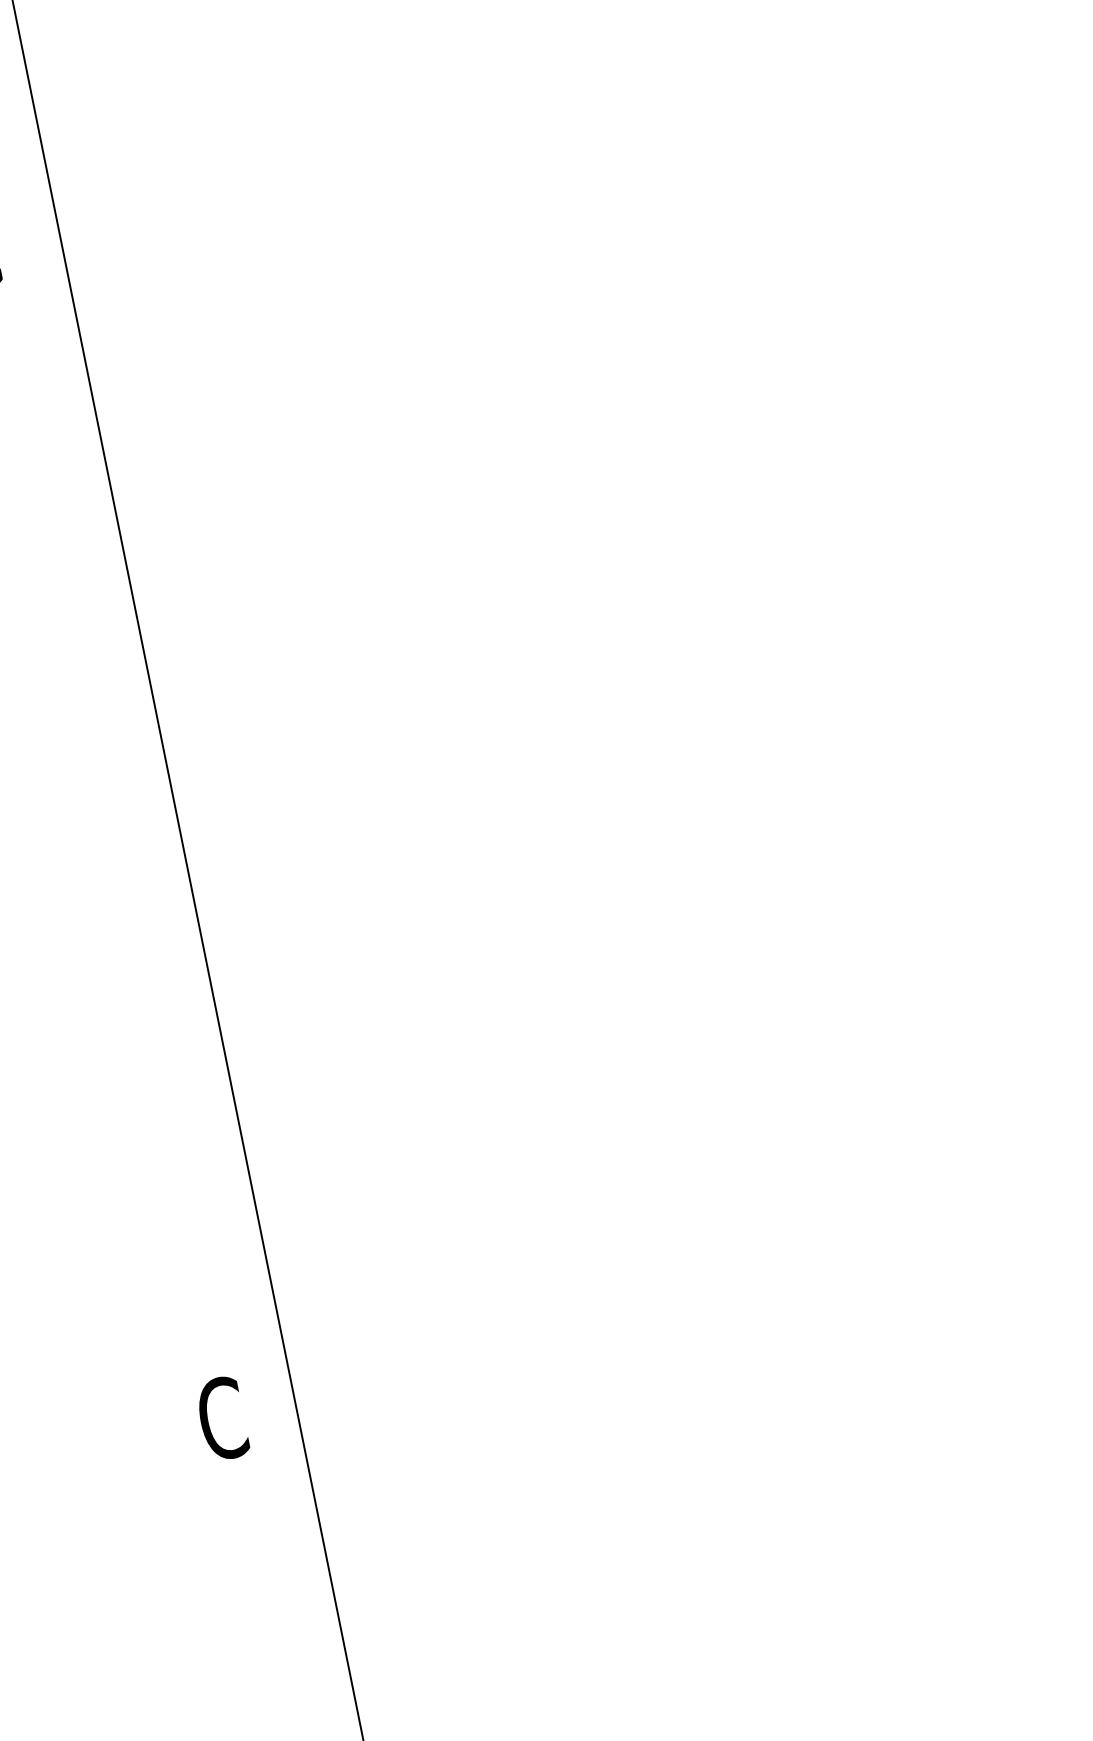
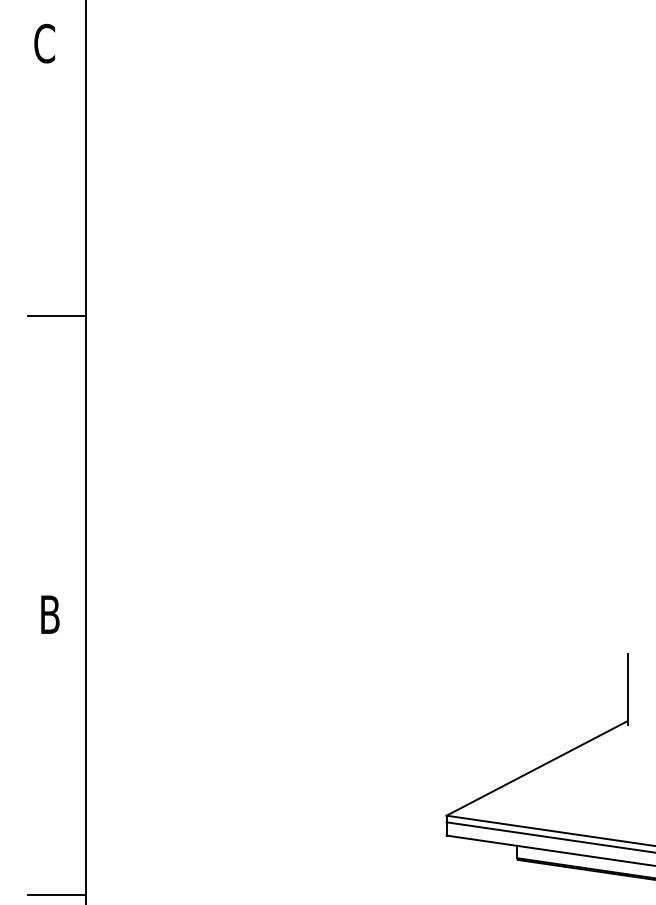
line: (113, 802) -> (57, 315), added
text: (220, 1418) -> (49, 614), C -> B

